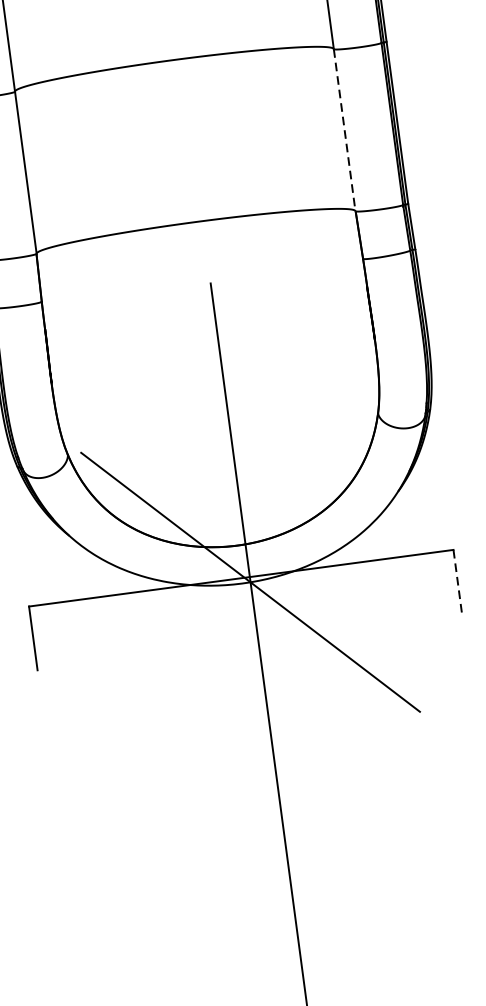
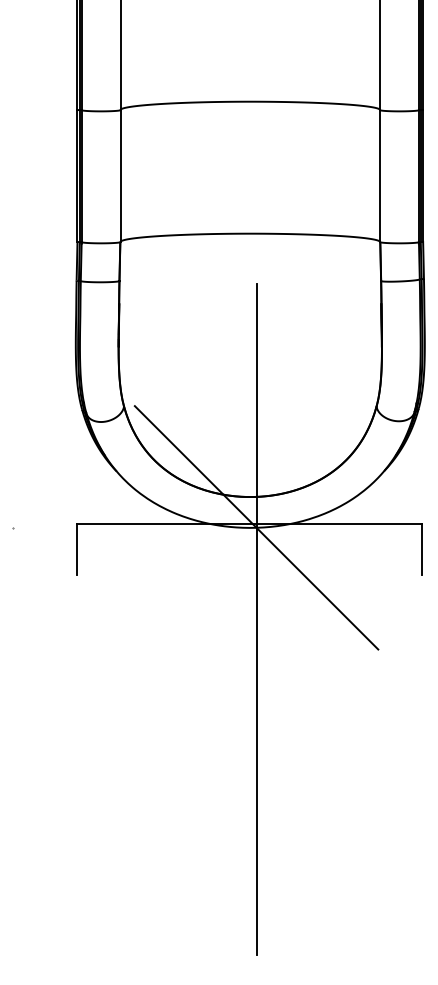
line: (345, 130) -> (380, 176), dashed -> solid
line: (457, 581) -> (422, 549), dashed -> solid

